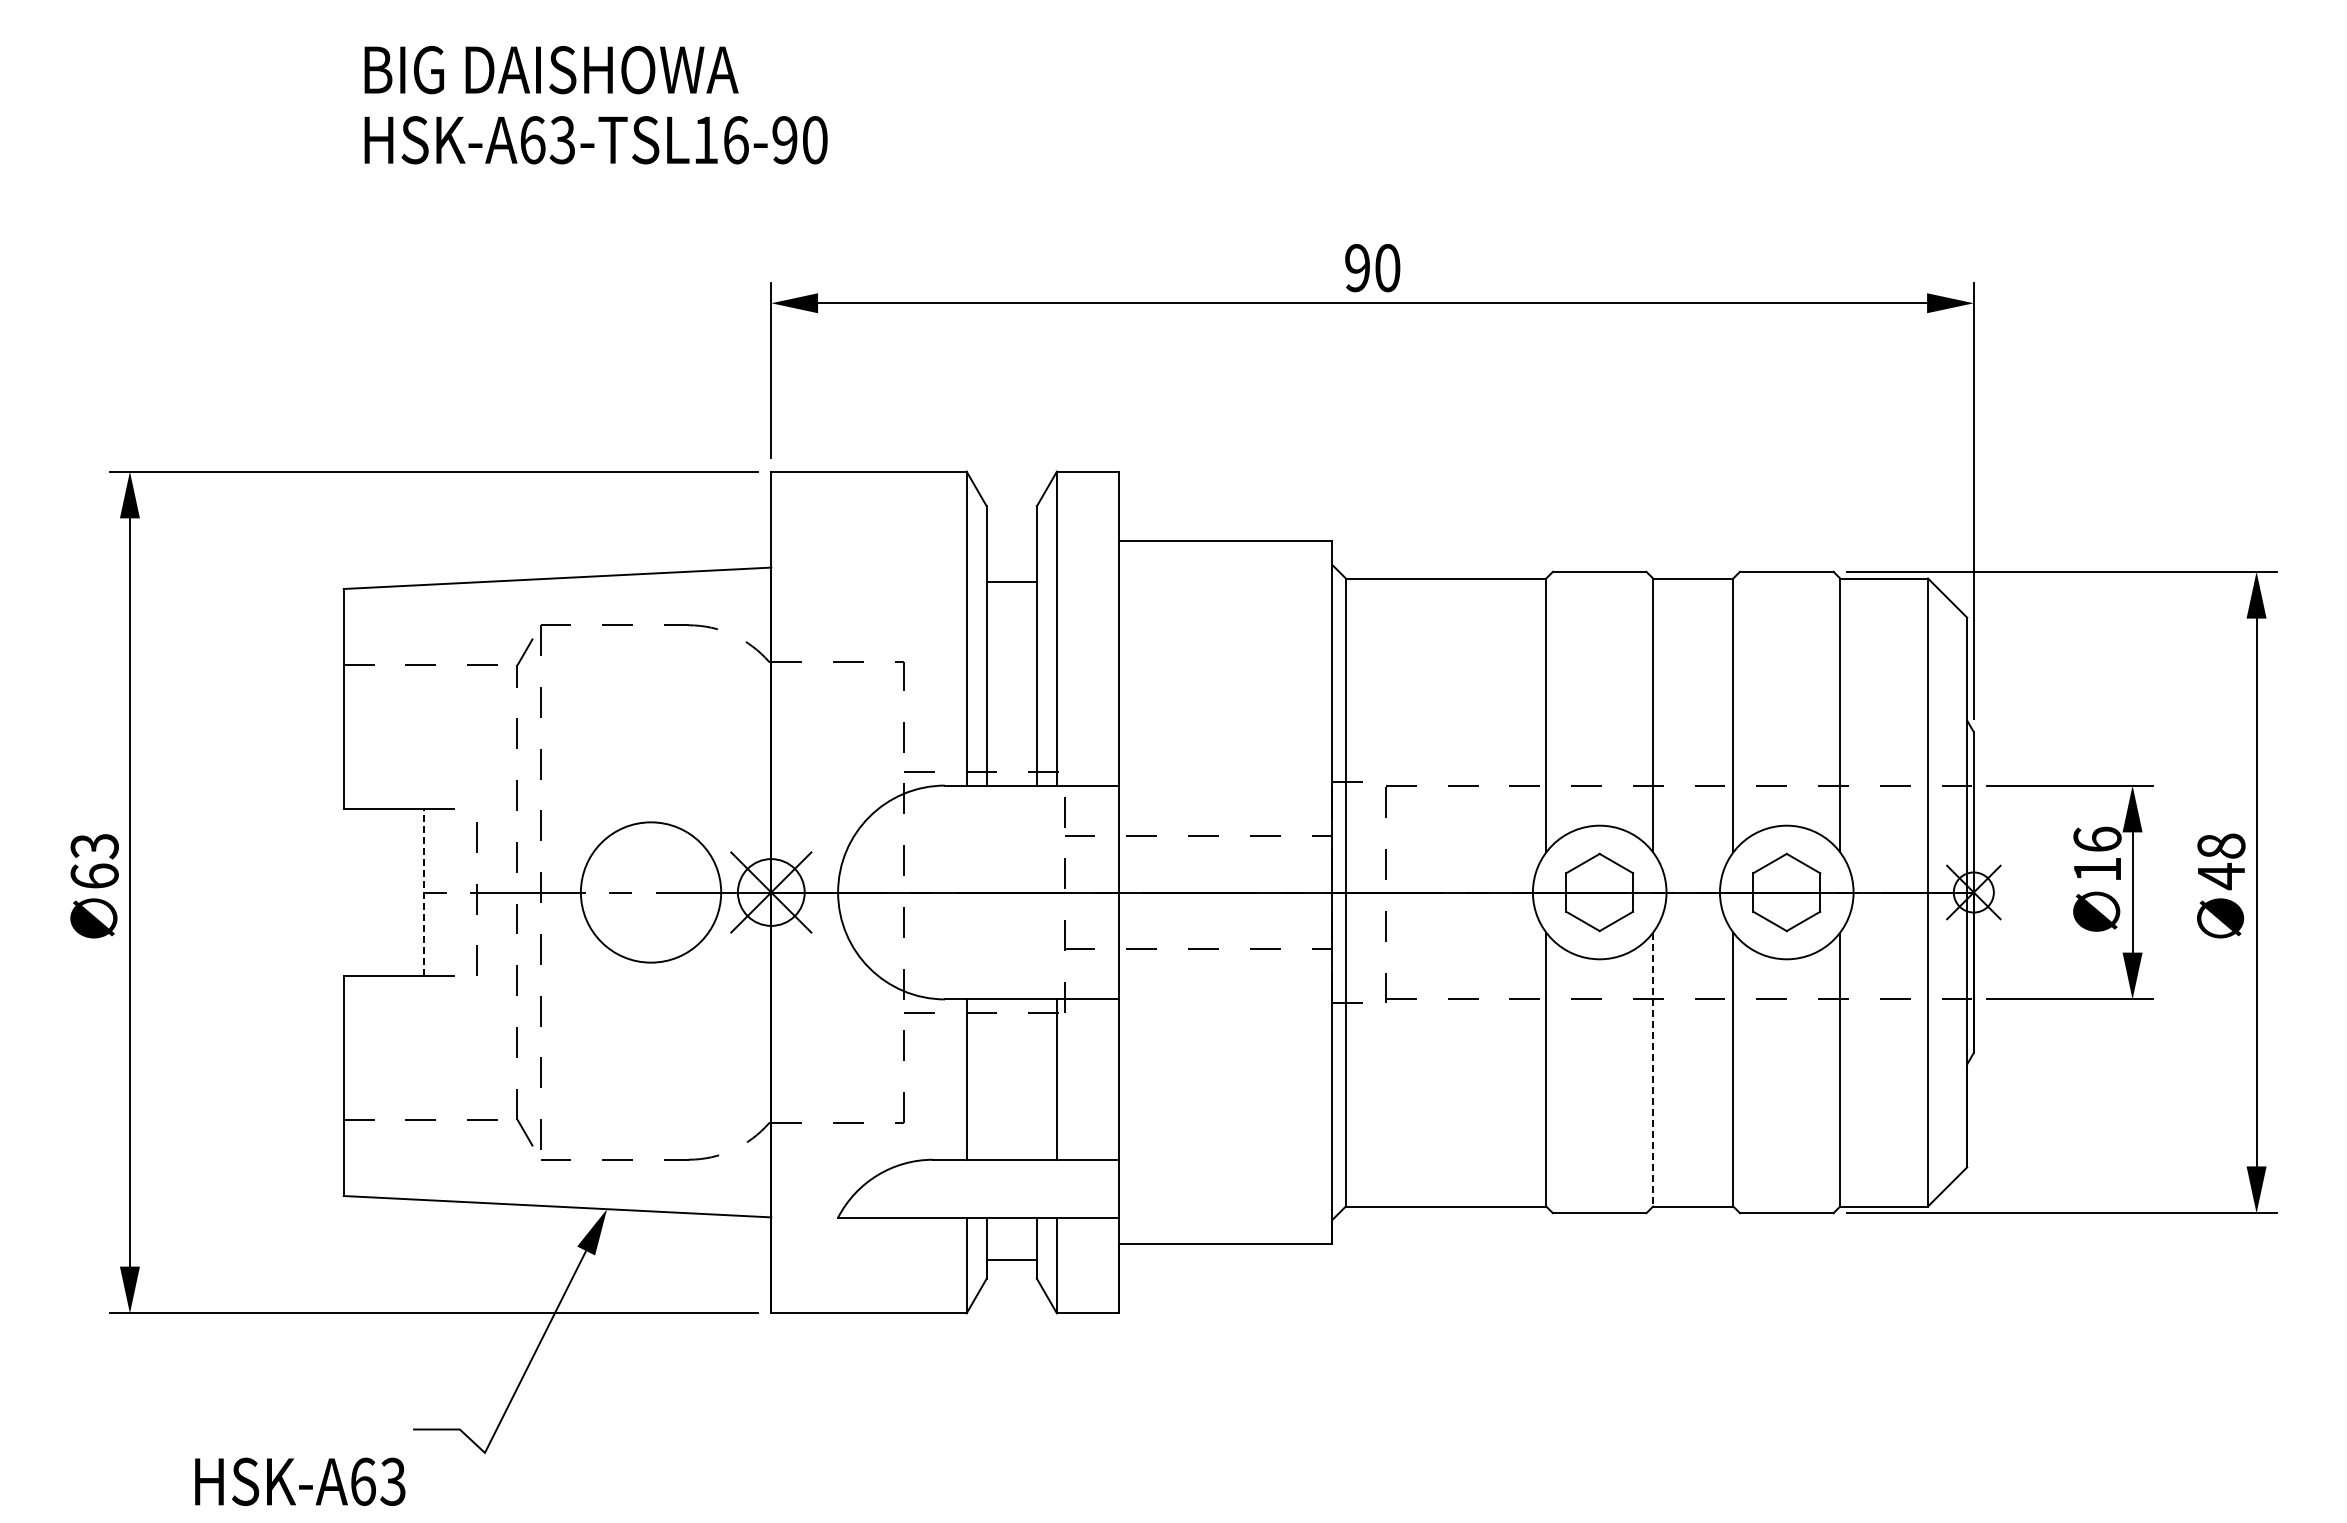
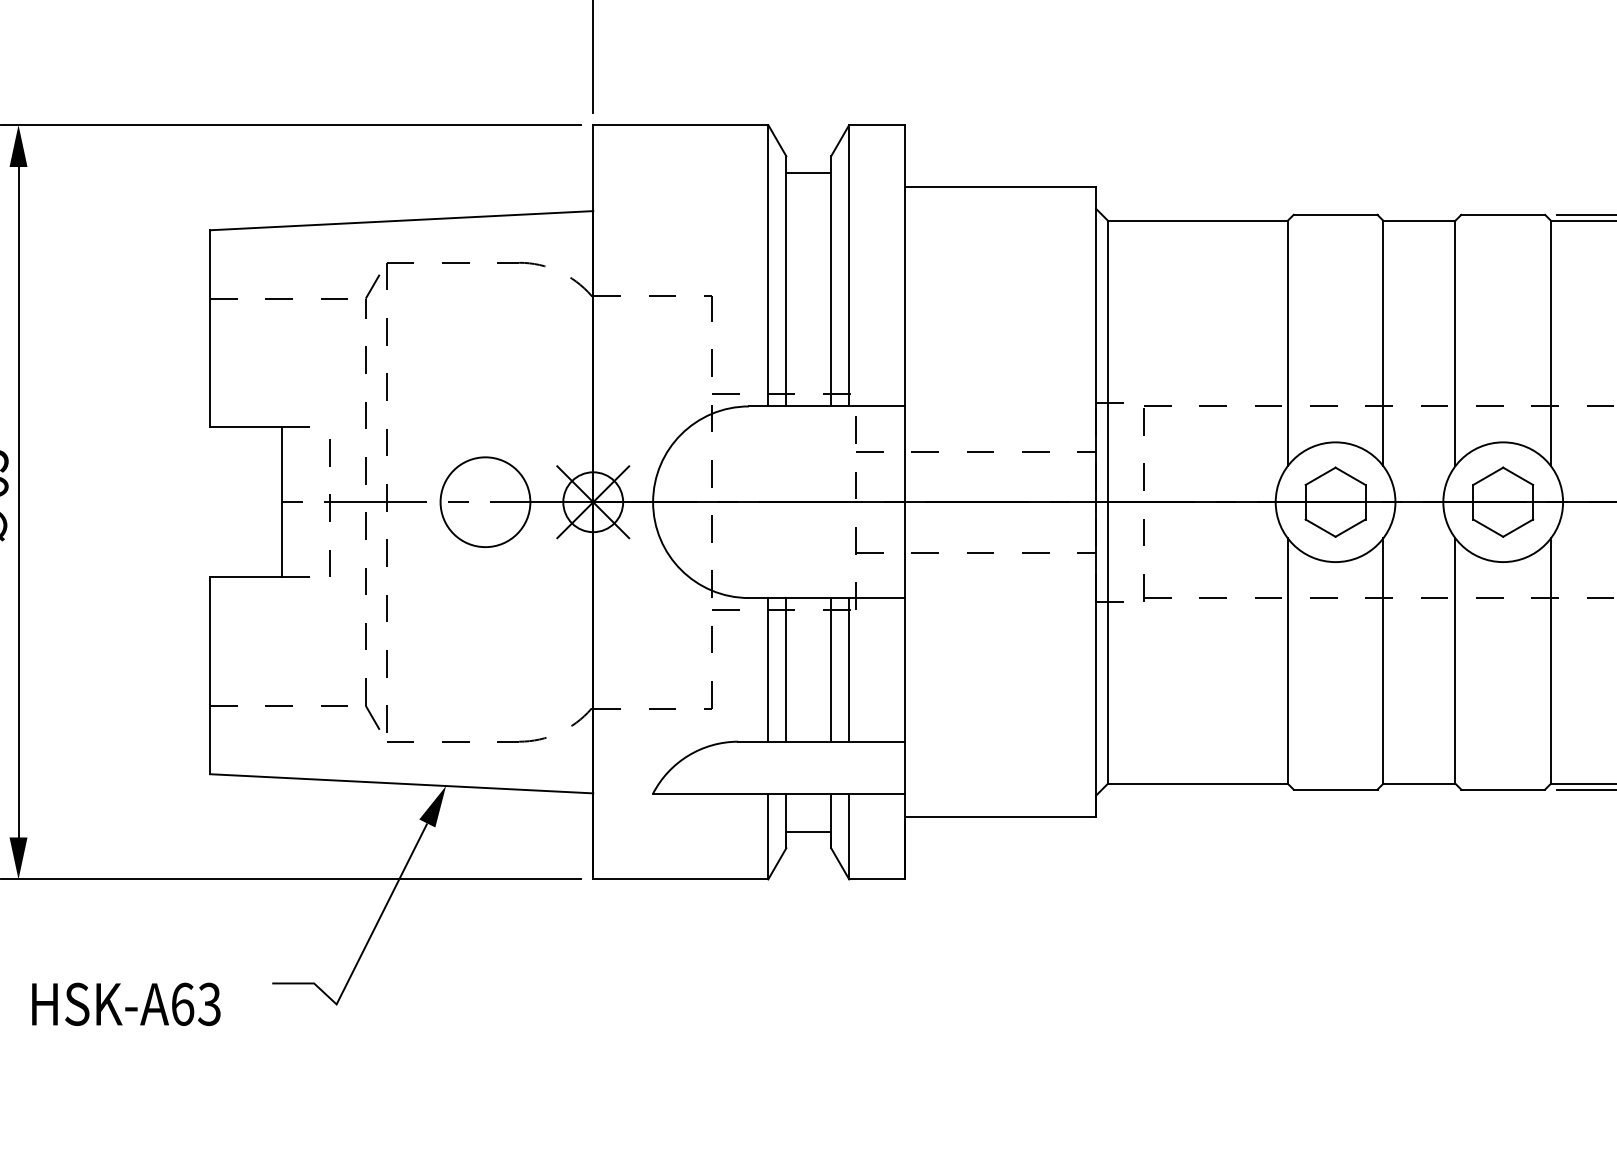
line: (1011, 582) -> (808, 173), moved
line: (423, 892) -> (281, 502), dashed -> solid
circle: (650, 892) -> (484, 502), size x0.71
line: (1653, 1069) -> (1383, 660), dashed -> solid
line: (986, 1079) -> (786, 669), added
line: (1036, 1079) -> (830, 669), added
text: (300, 1481) -> (126, 1004), moved

